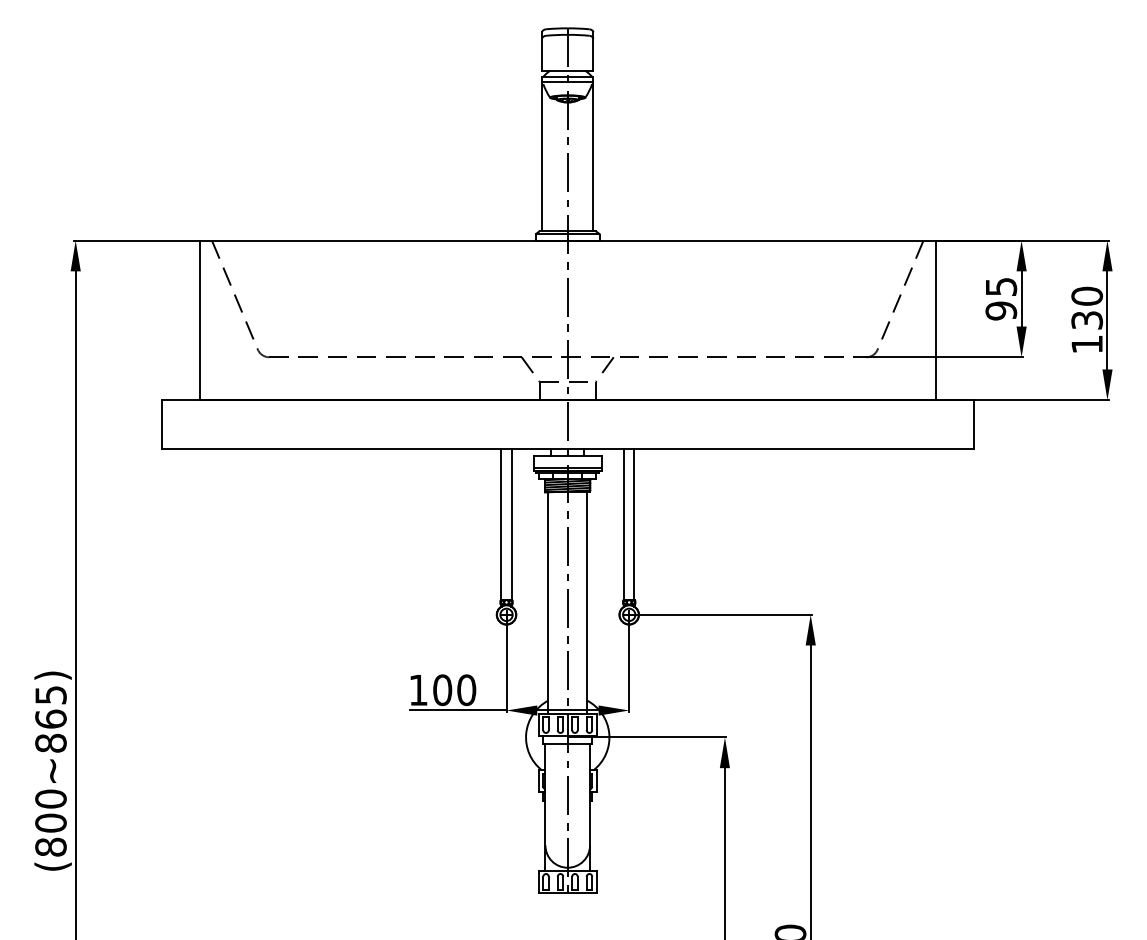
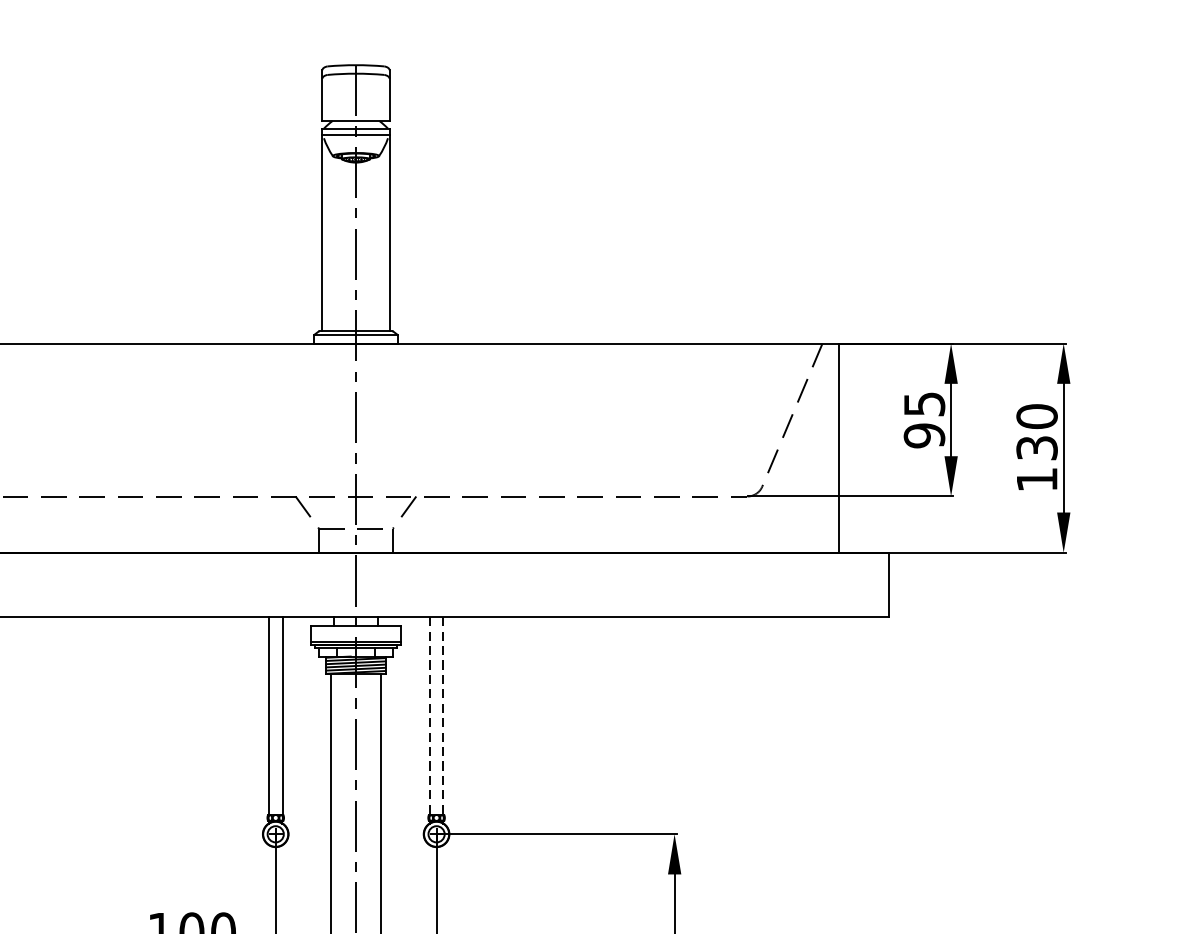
line: (624, 525) -> (430, 717), solid -> dashed
line: (634, 525) -> (443, 717), solid -> dashed

